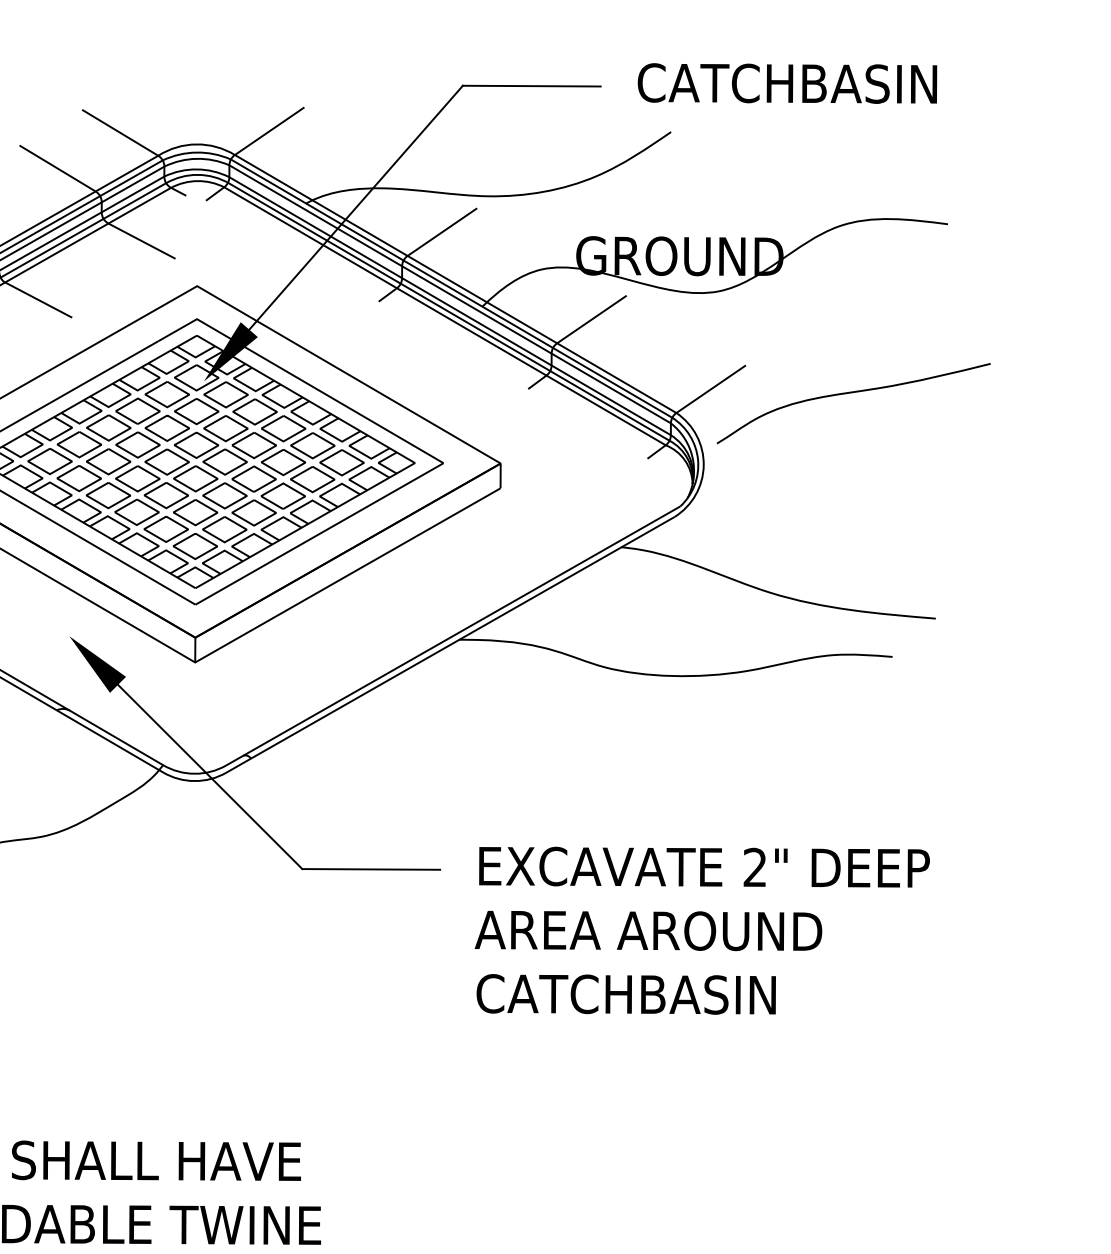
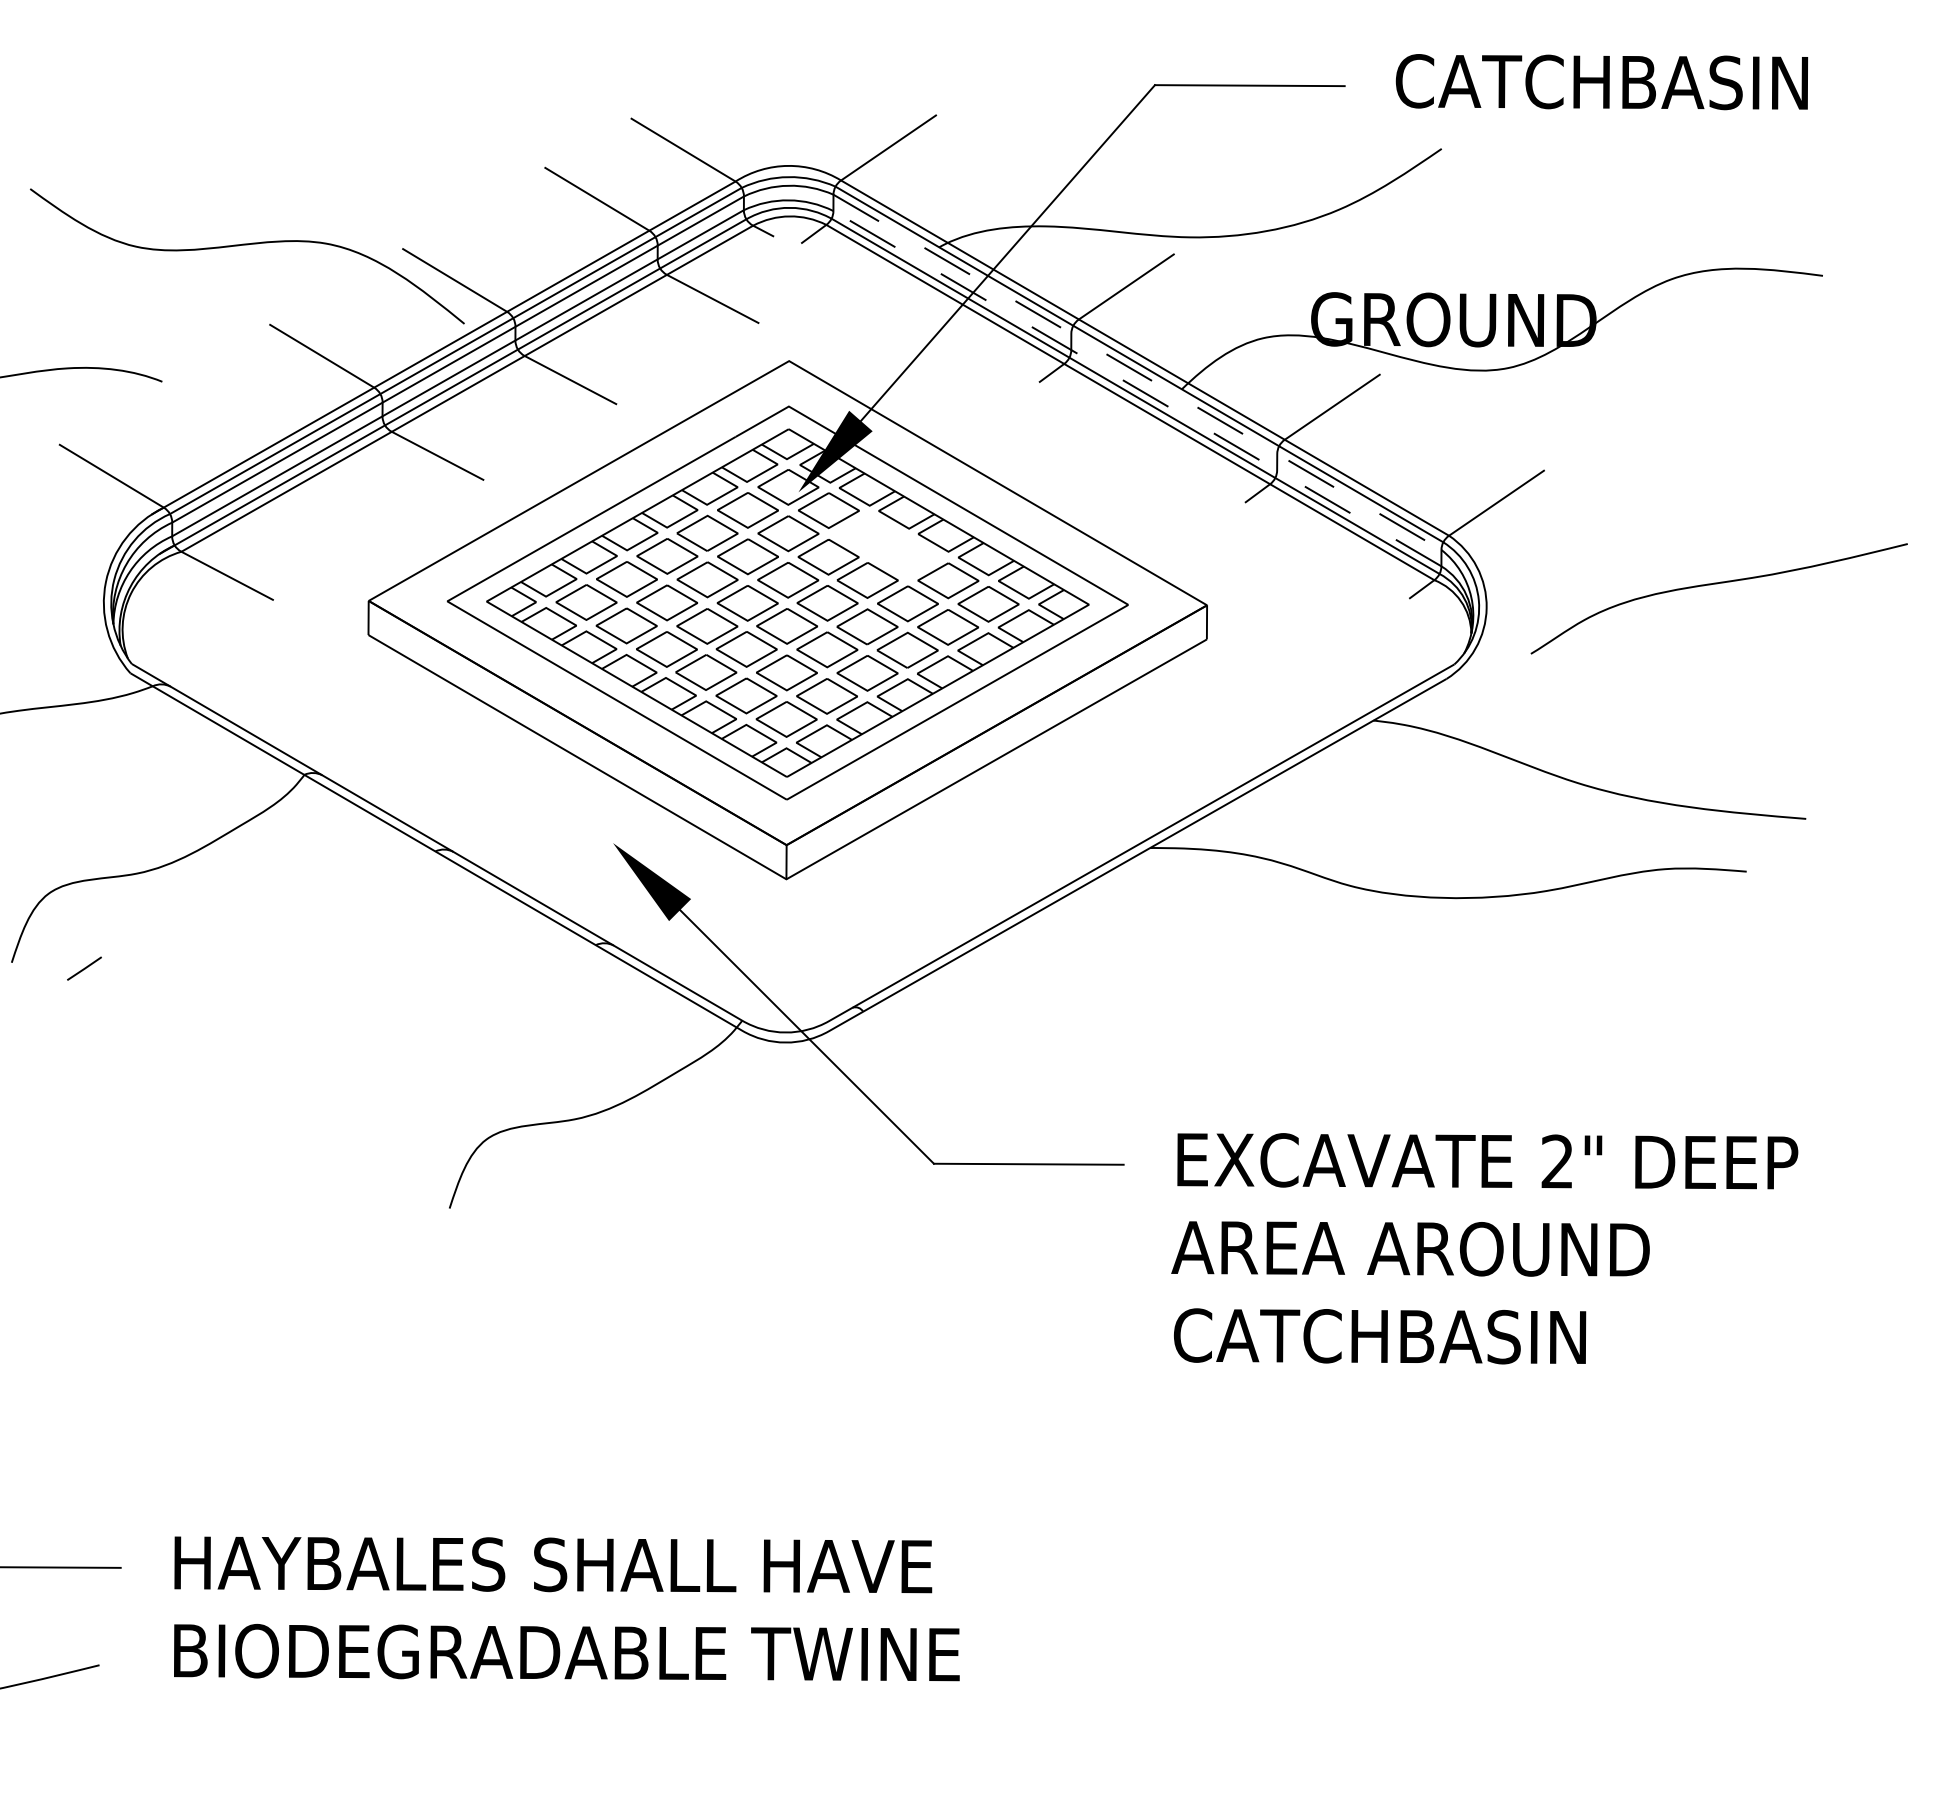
line: (450, 294) -> (1137, 372), solid -> dashed
line: (450, 306) -> (1137, 388), solid -> dashed
curve: (852, 393) -> (1717, 584), moved
part: (269, 420) -> (888, 545), removed

